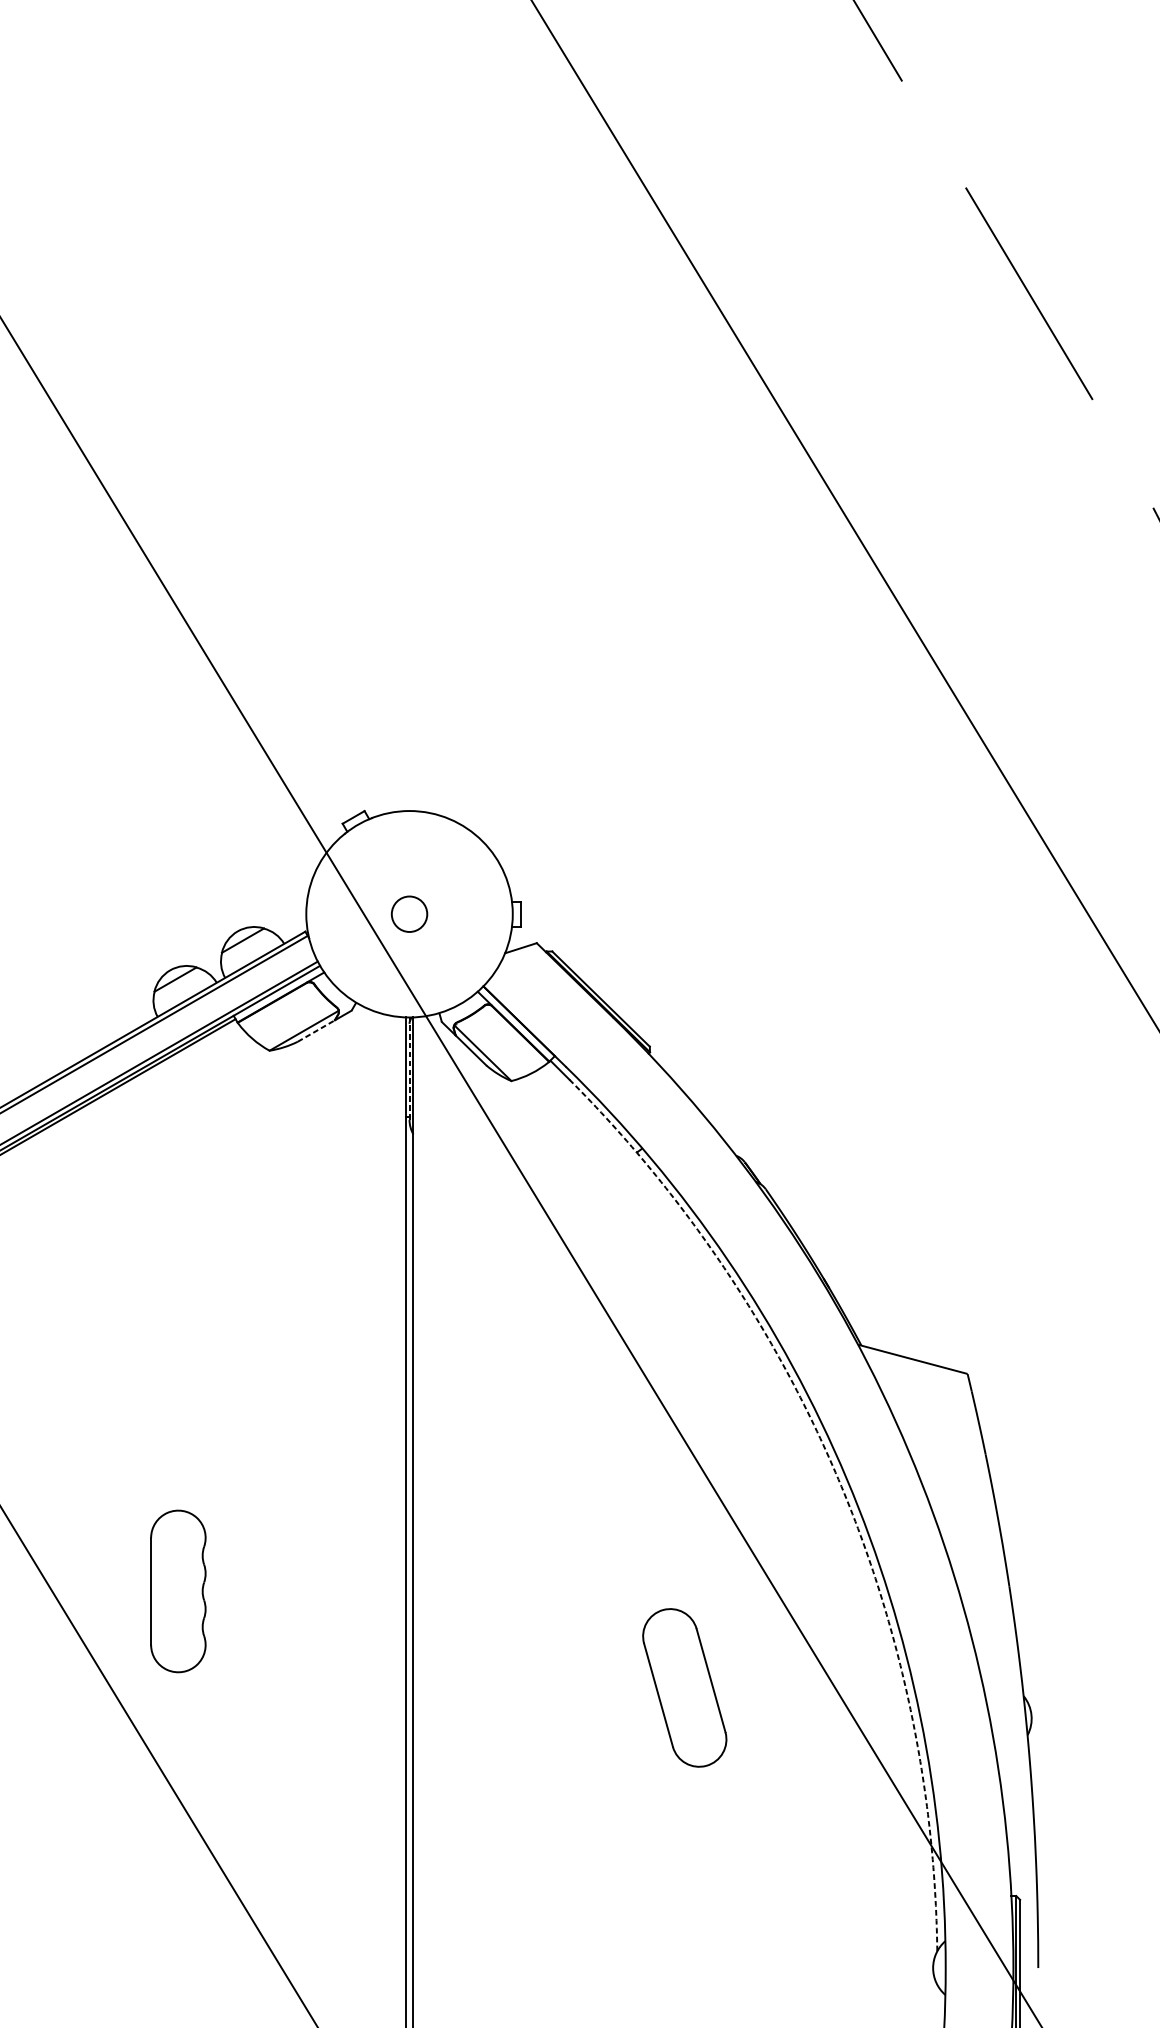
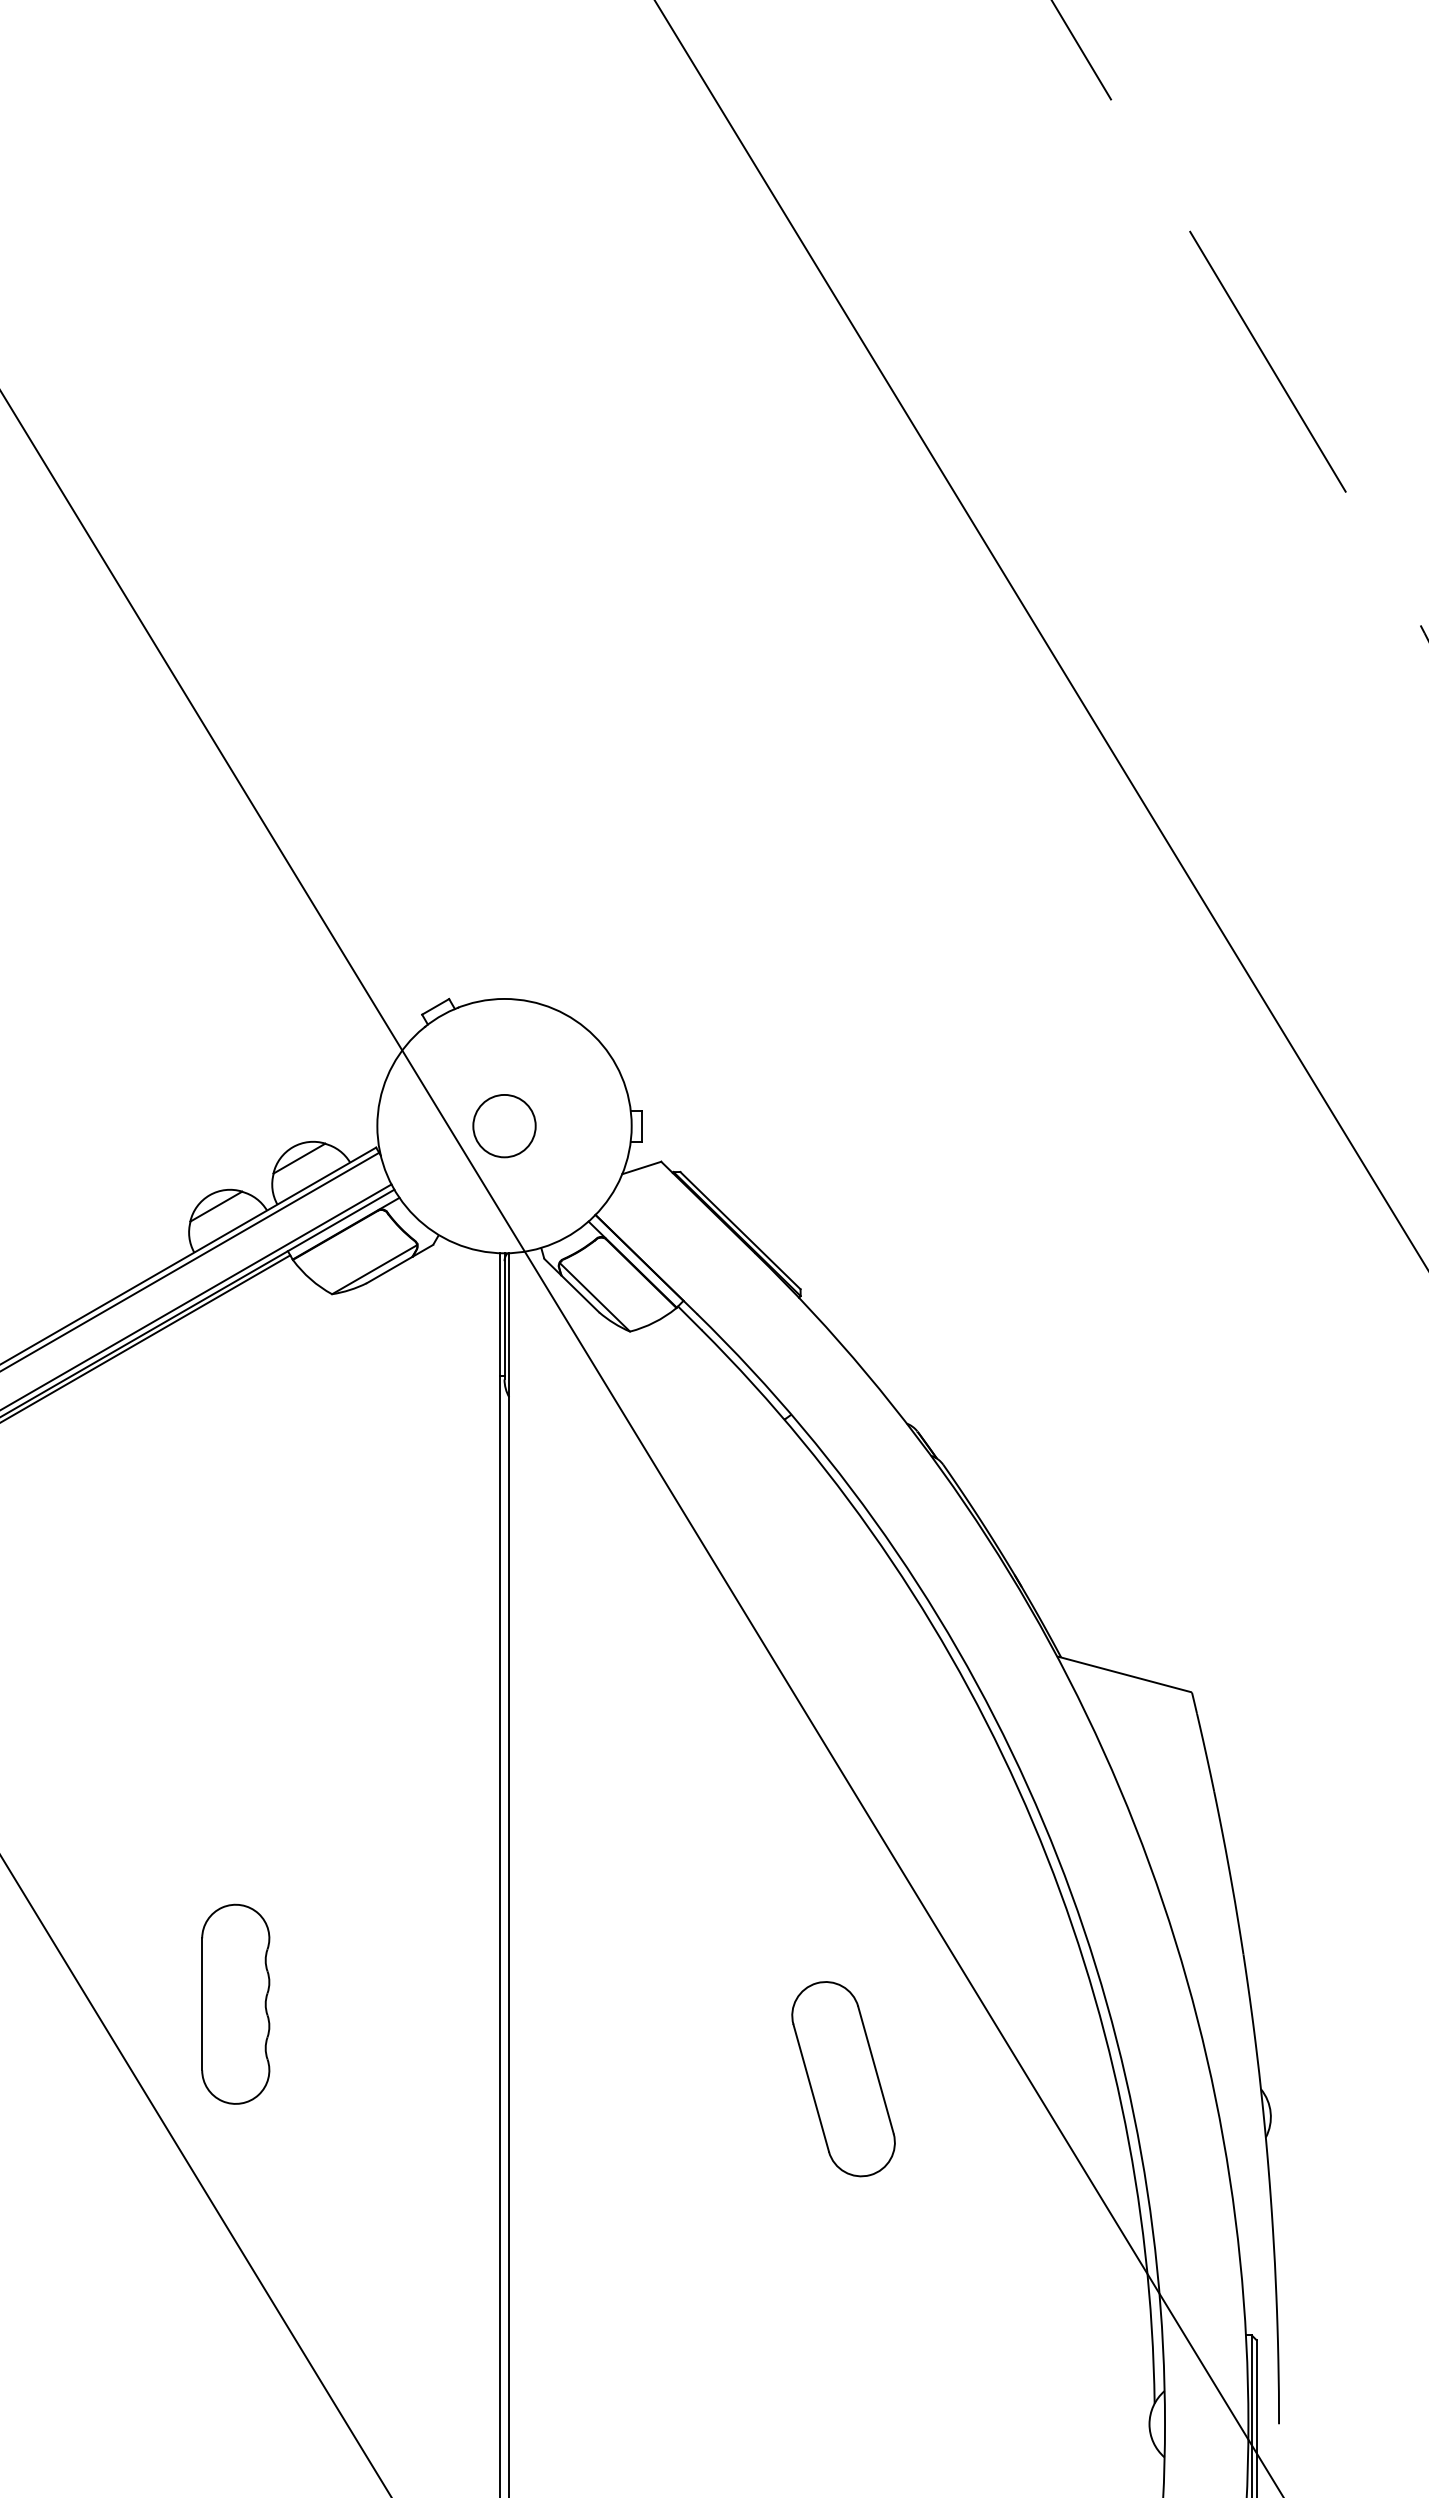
circle: (409, 913) -> (504, 1125), size x1.43
line: (316, 1030) -> (390, 1269), dashed -> solid
line: (409, 1067) -> (504, 1315), dashed -> solid
arc: (838, 1479) -> (1033, 1822), dashed -> solid
part: (178, 1590) -> (235, 2003), moved

